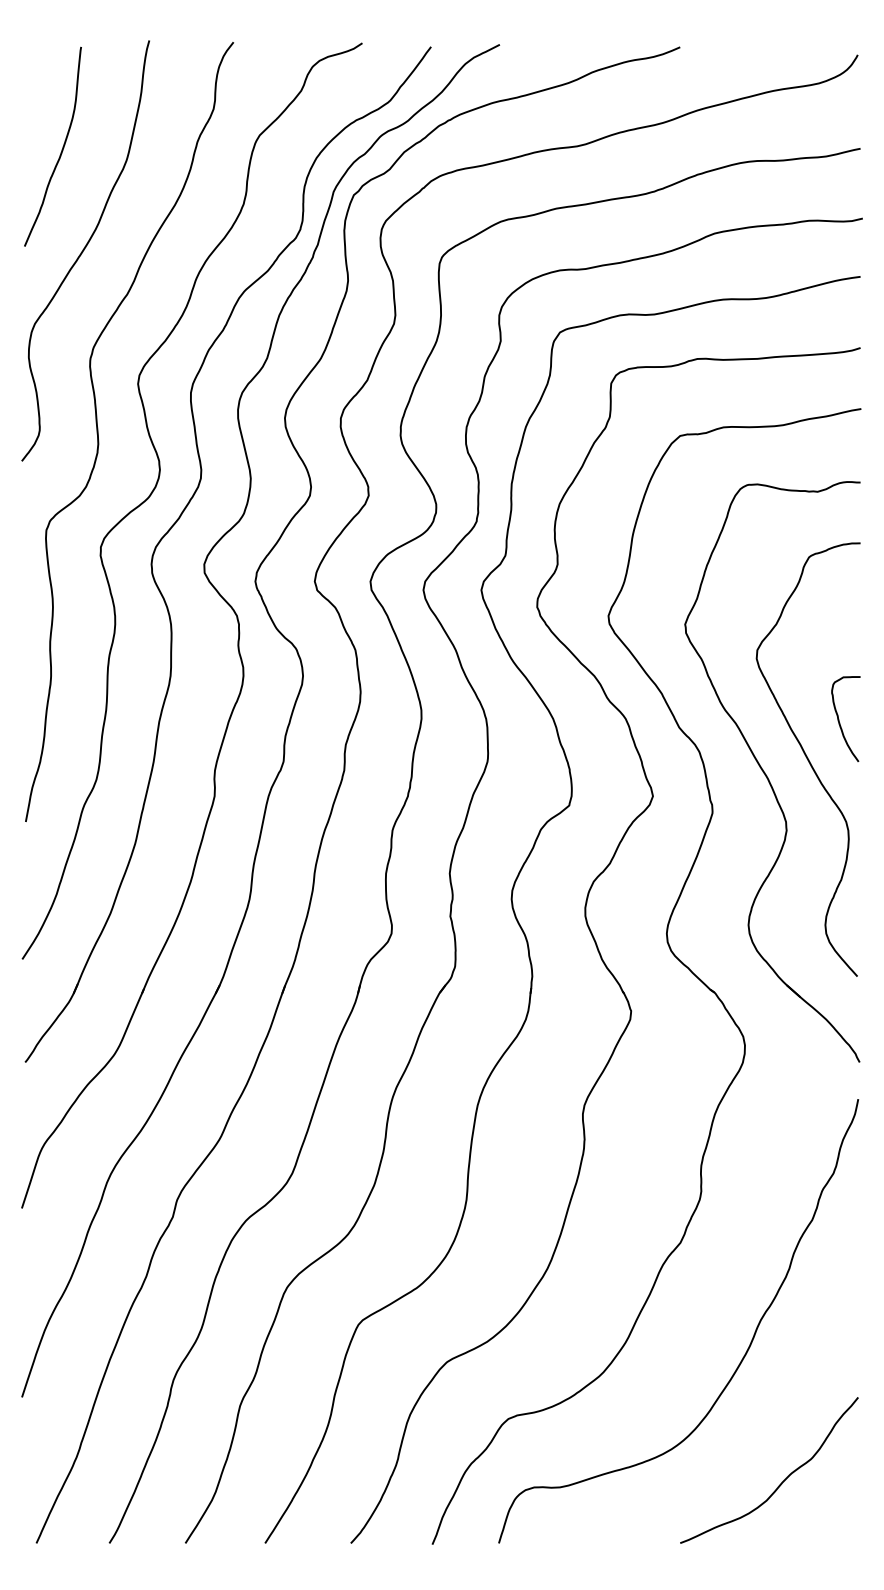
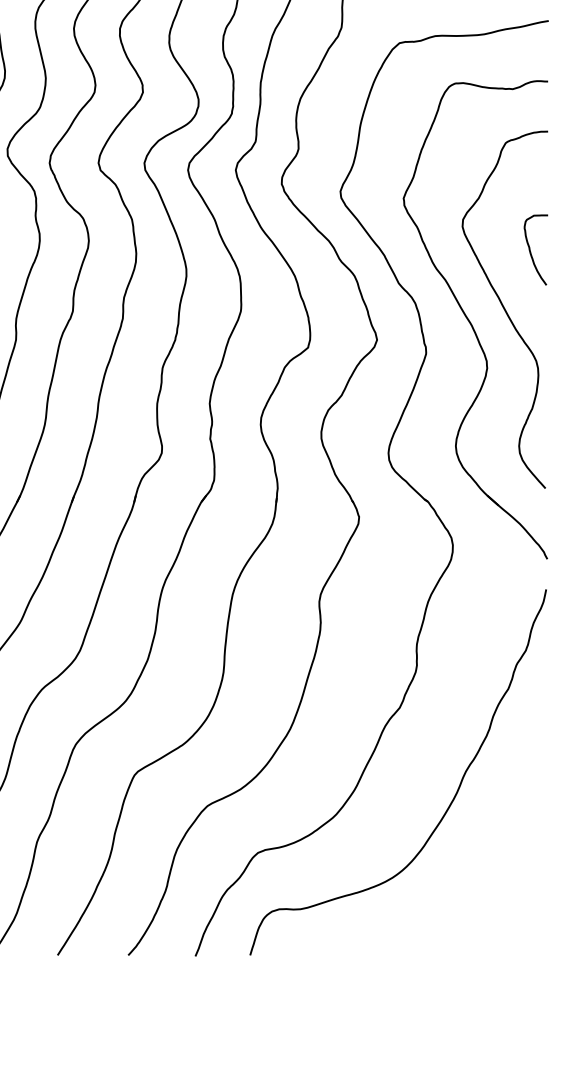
curve: (839, 719) -> (530, 250), moved
curve: (781, 1482) -> (482, 905), removed

